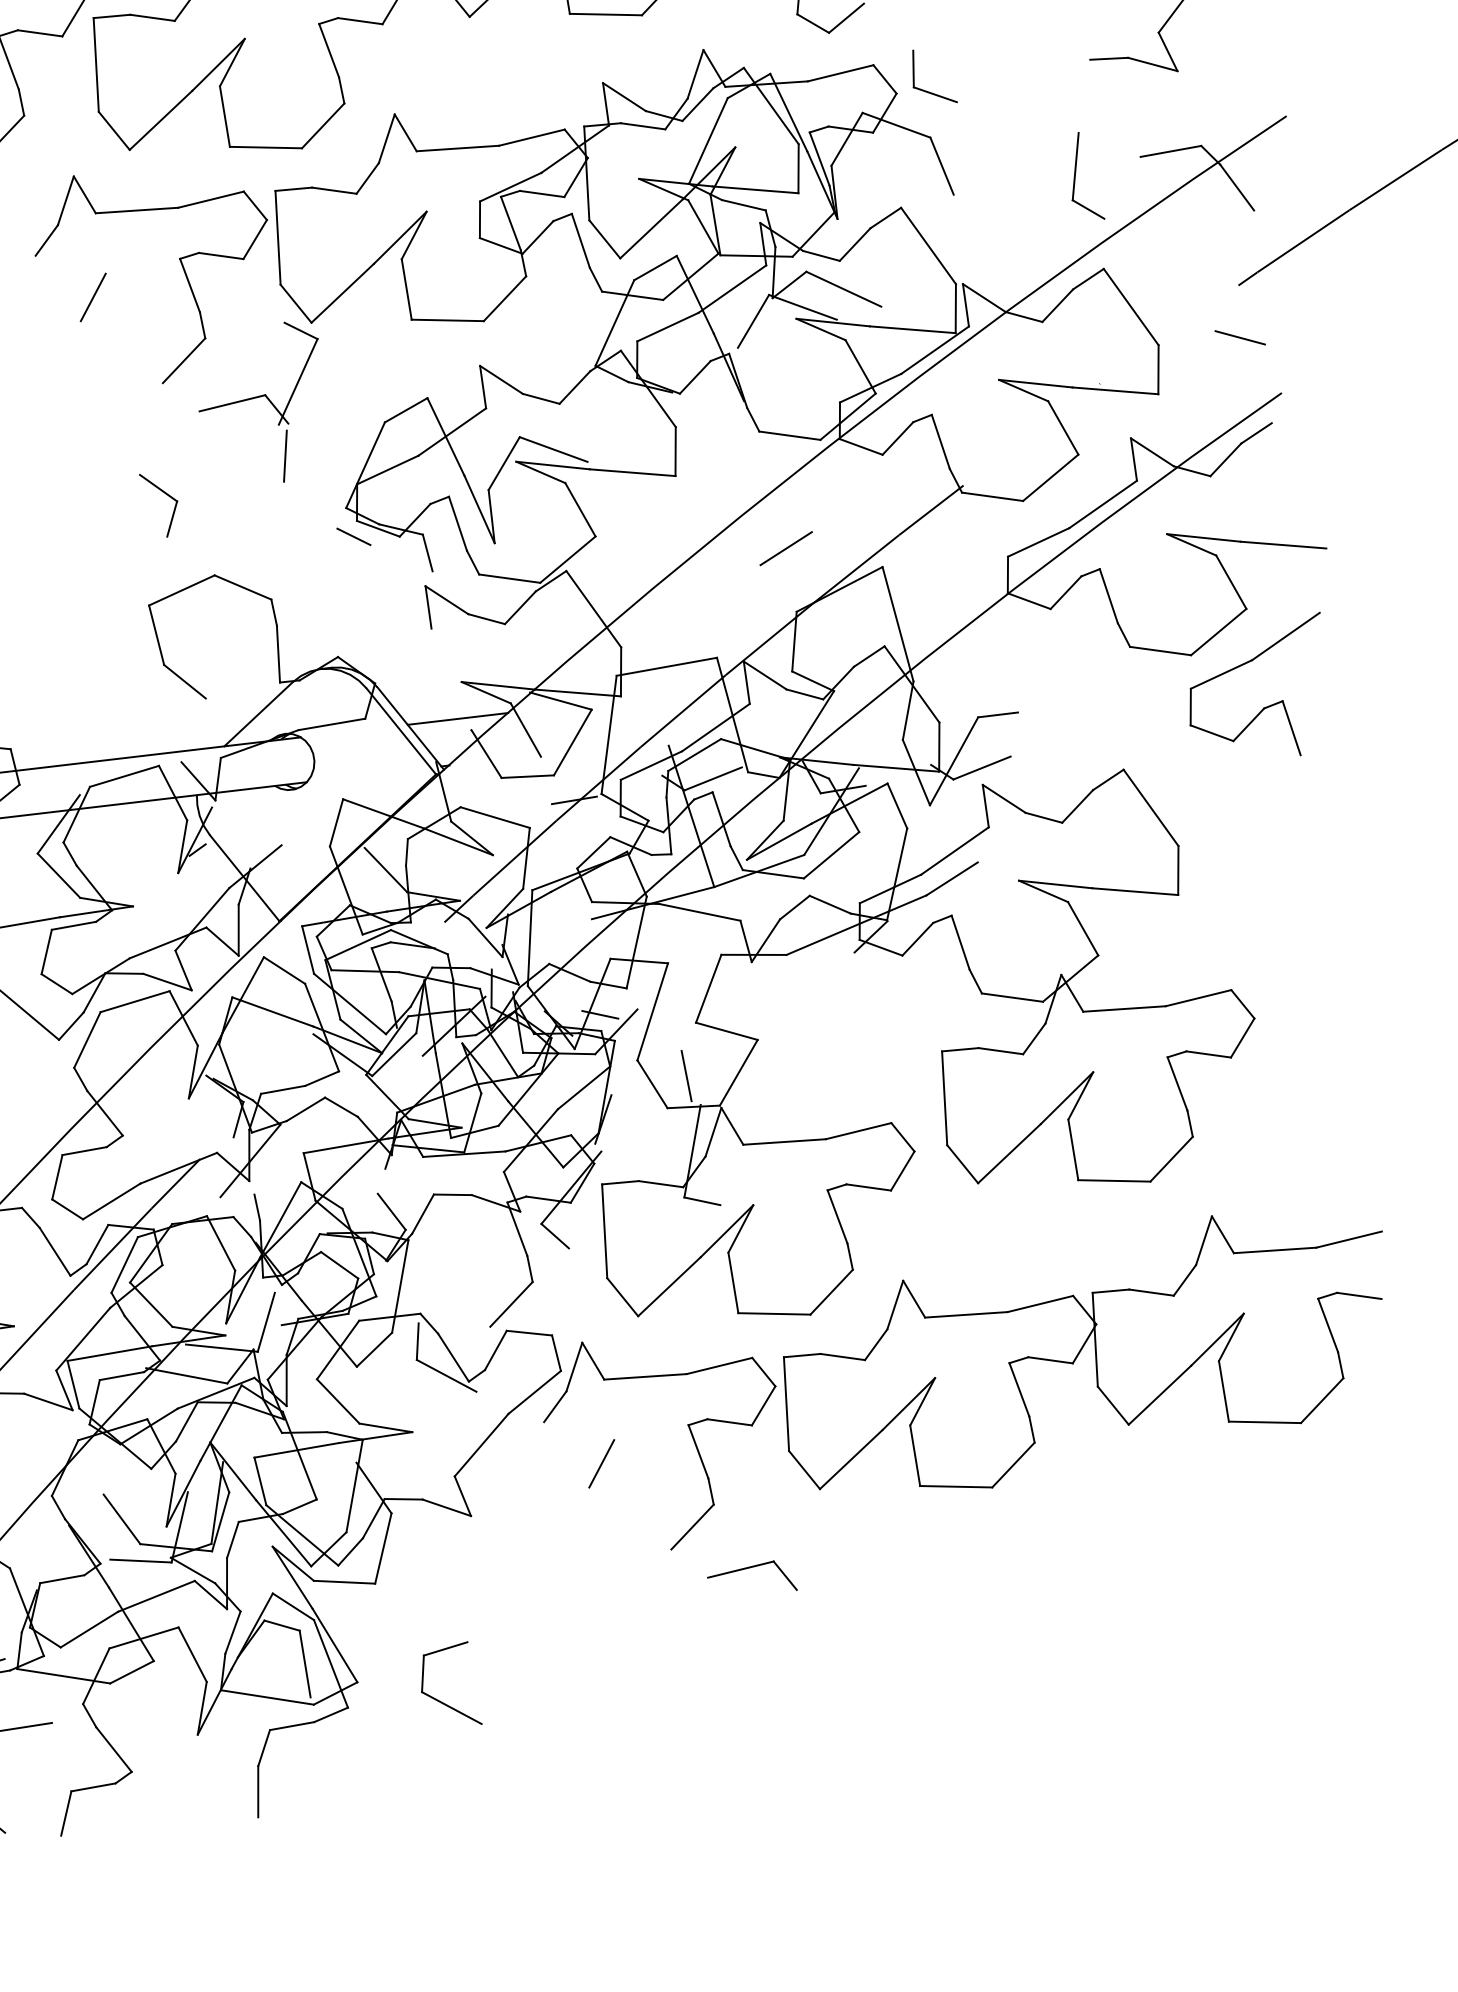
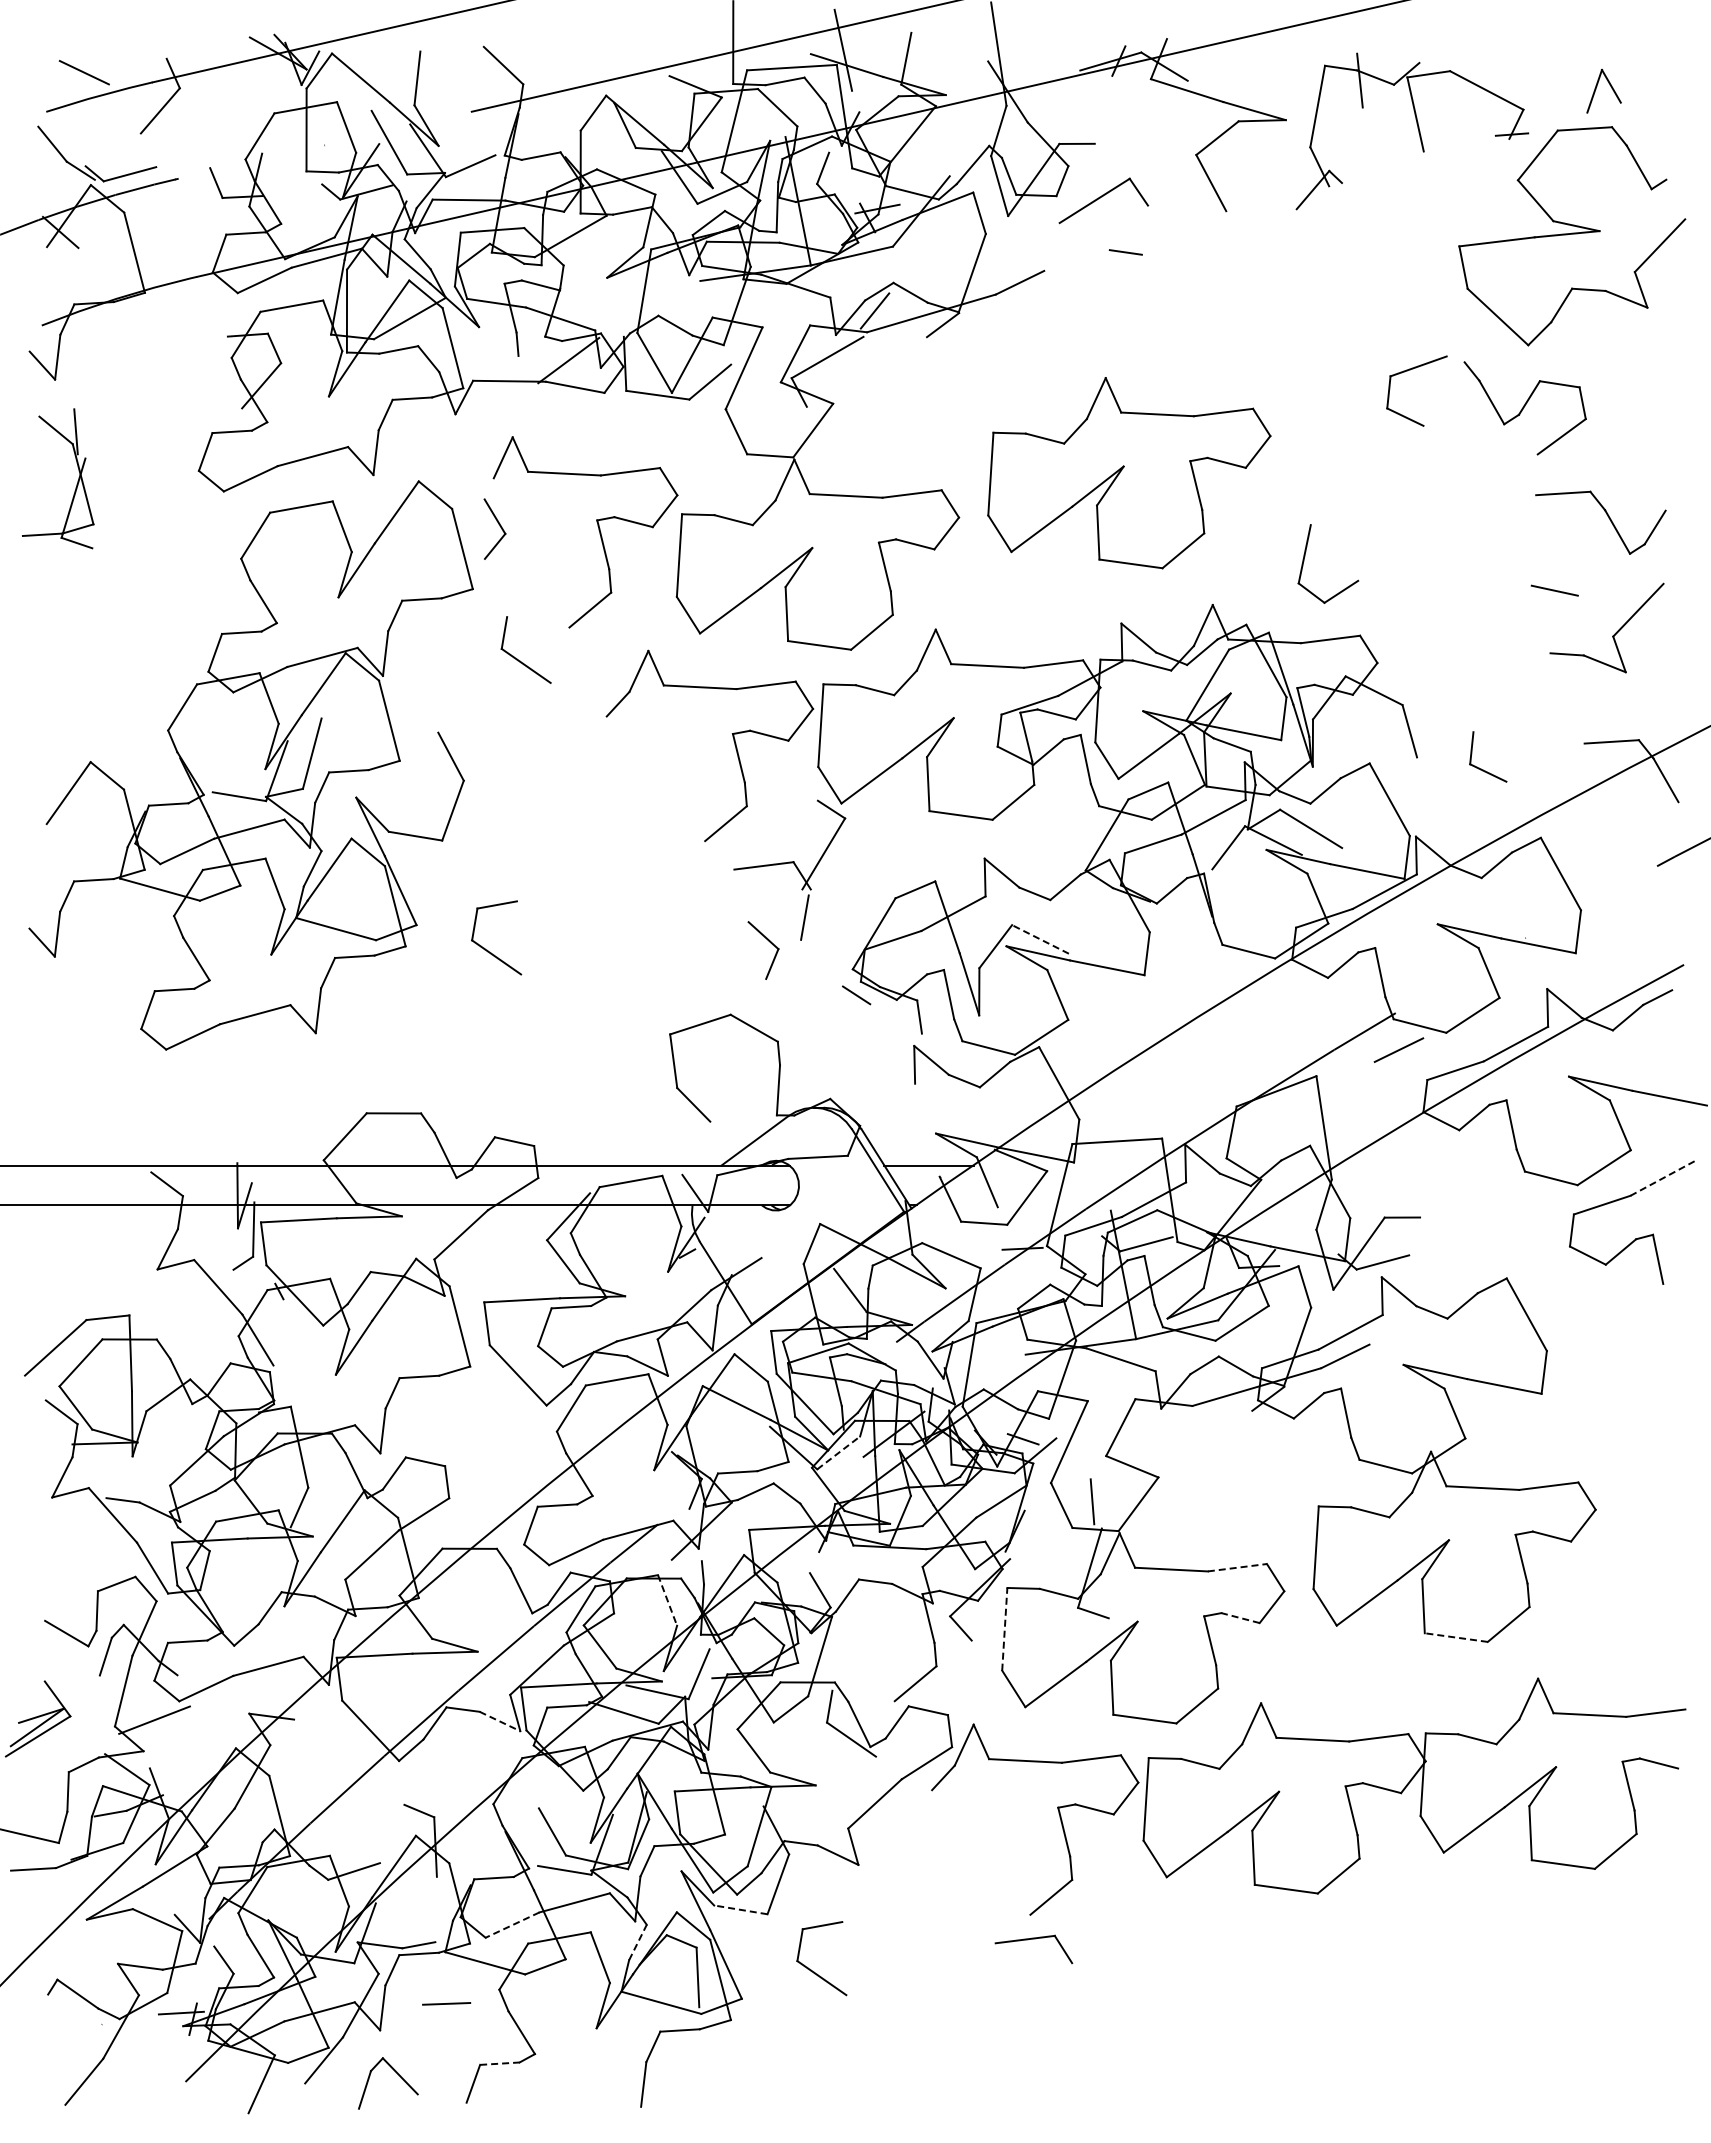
part: (927, 90) -> (1481, 768), moved
part: (1076, 174) -> (1526, 752), removed
line: (92, 297) -> (652, 758), removed
line: (1240, 336) -> (1653, 911), removed
line: (553, 449) -> (1040, 939), solid -> dashed
part: (167, 496) -> (770, 943), moved
line: (785, 547) -> (1398, 1049), moved
line: (1285, 636) -> (1662, 1178), solid -> dashed
line: (395, 1054) -> (839, 1452), solid -> dashed
line: (858, 1130) -> (1237, 1567), solid -> dashed
line: (1114, 1180) -> (1456, 1637), solid -> dashed
line: (868, 1187) -> (1240, 1618), solid -> dashed
line: (604, 1230) -> (1004, 1628), solid -> dashed
line: (220, 1243) -> (667, 1600), solid -> dashed
line: (48, 1401) -> (500, 1721), solid -> dashed
line: (600, 1463) -> (977, 1832), removed
part: (750, 1568) -> (1033, 1939), moved
line: (344, 1581) -> (740, 1909), solid -> dashed
line: (89, 1630) -> (512, 1925), solid -> dashed
line: (232, 1632) -> (637, 1942), solid -> dashed
part: (442, 1701) -> (814, 1971), moved
line: (93, 1787) -> (499, 2063), solid -> dashed

